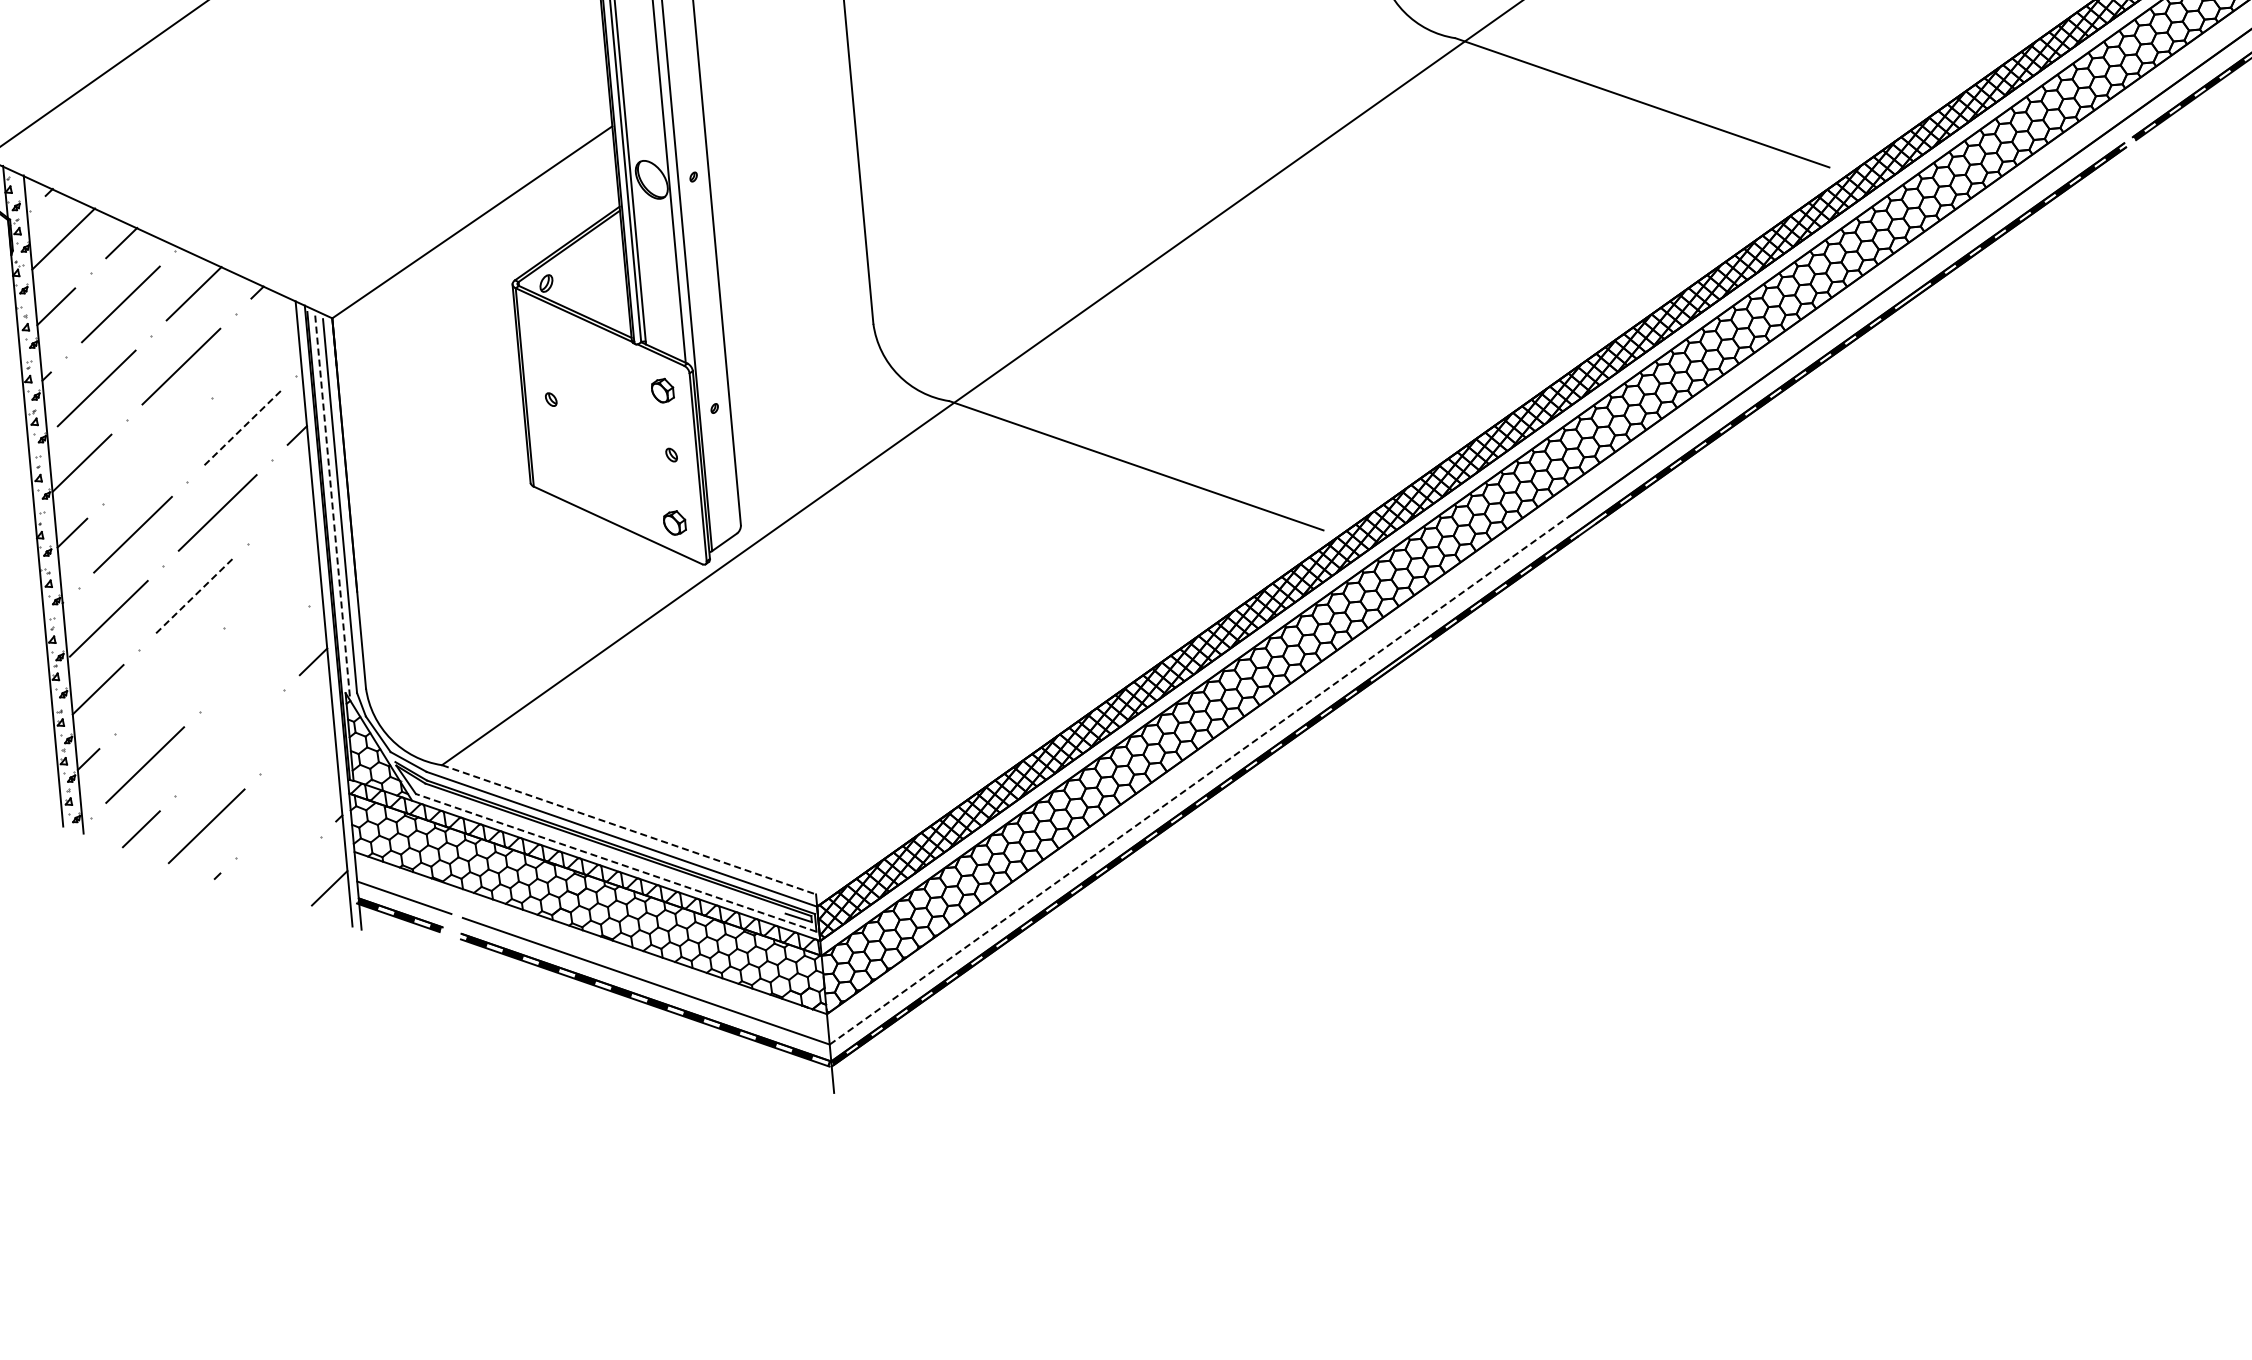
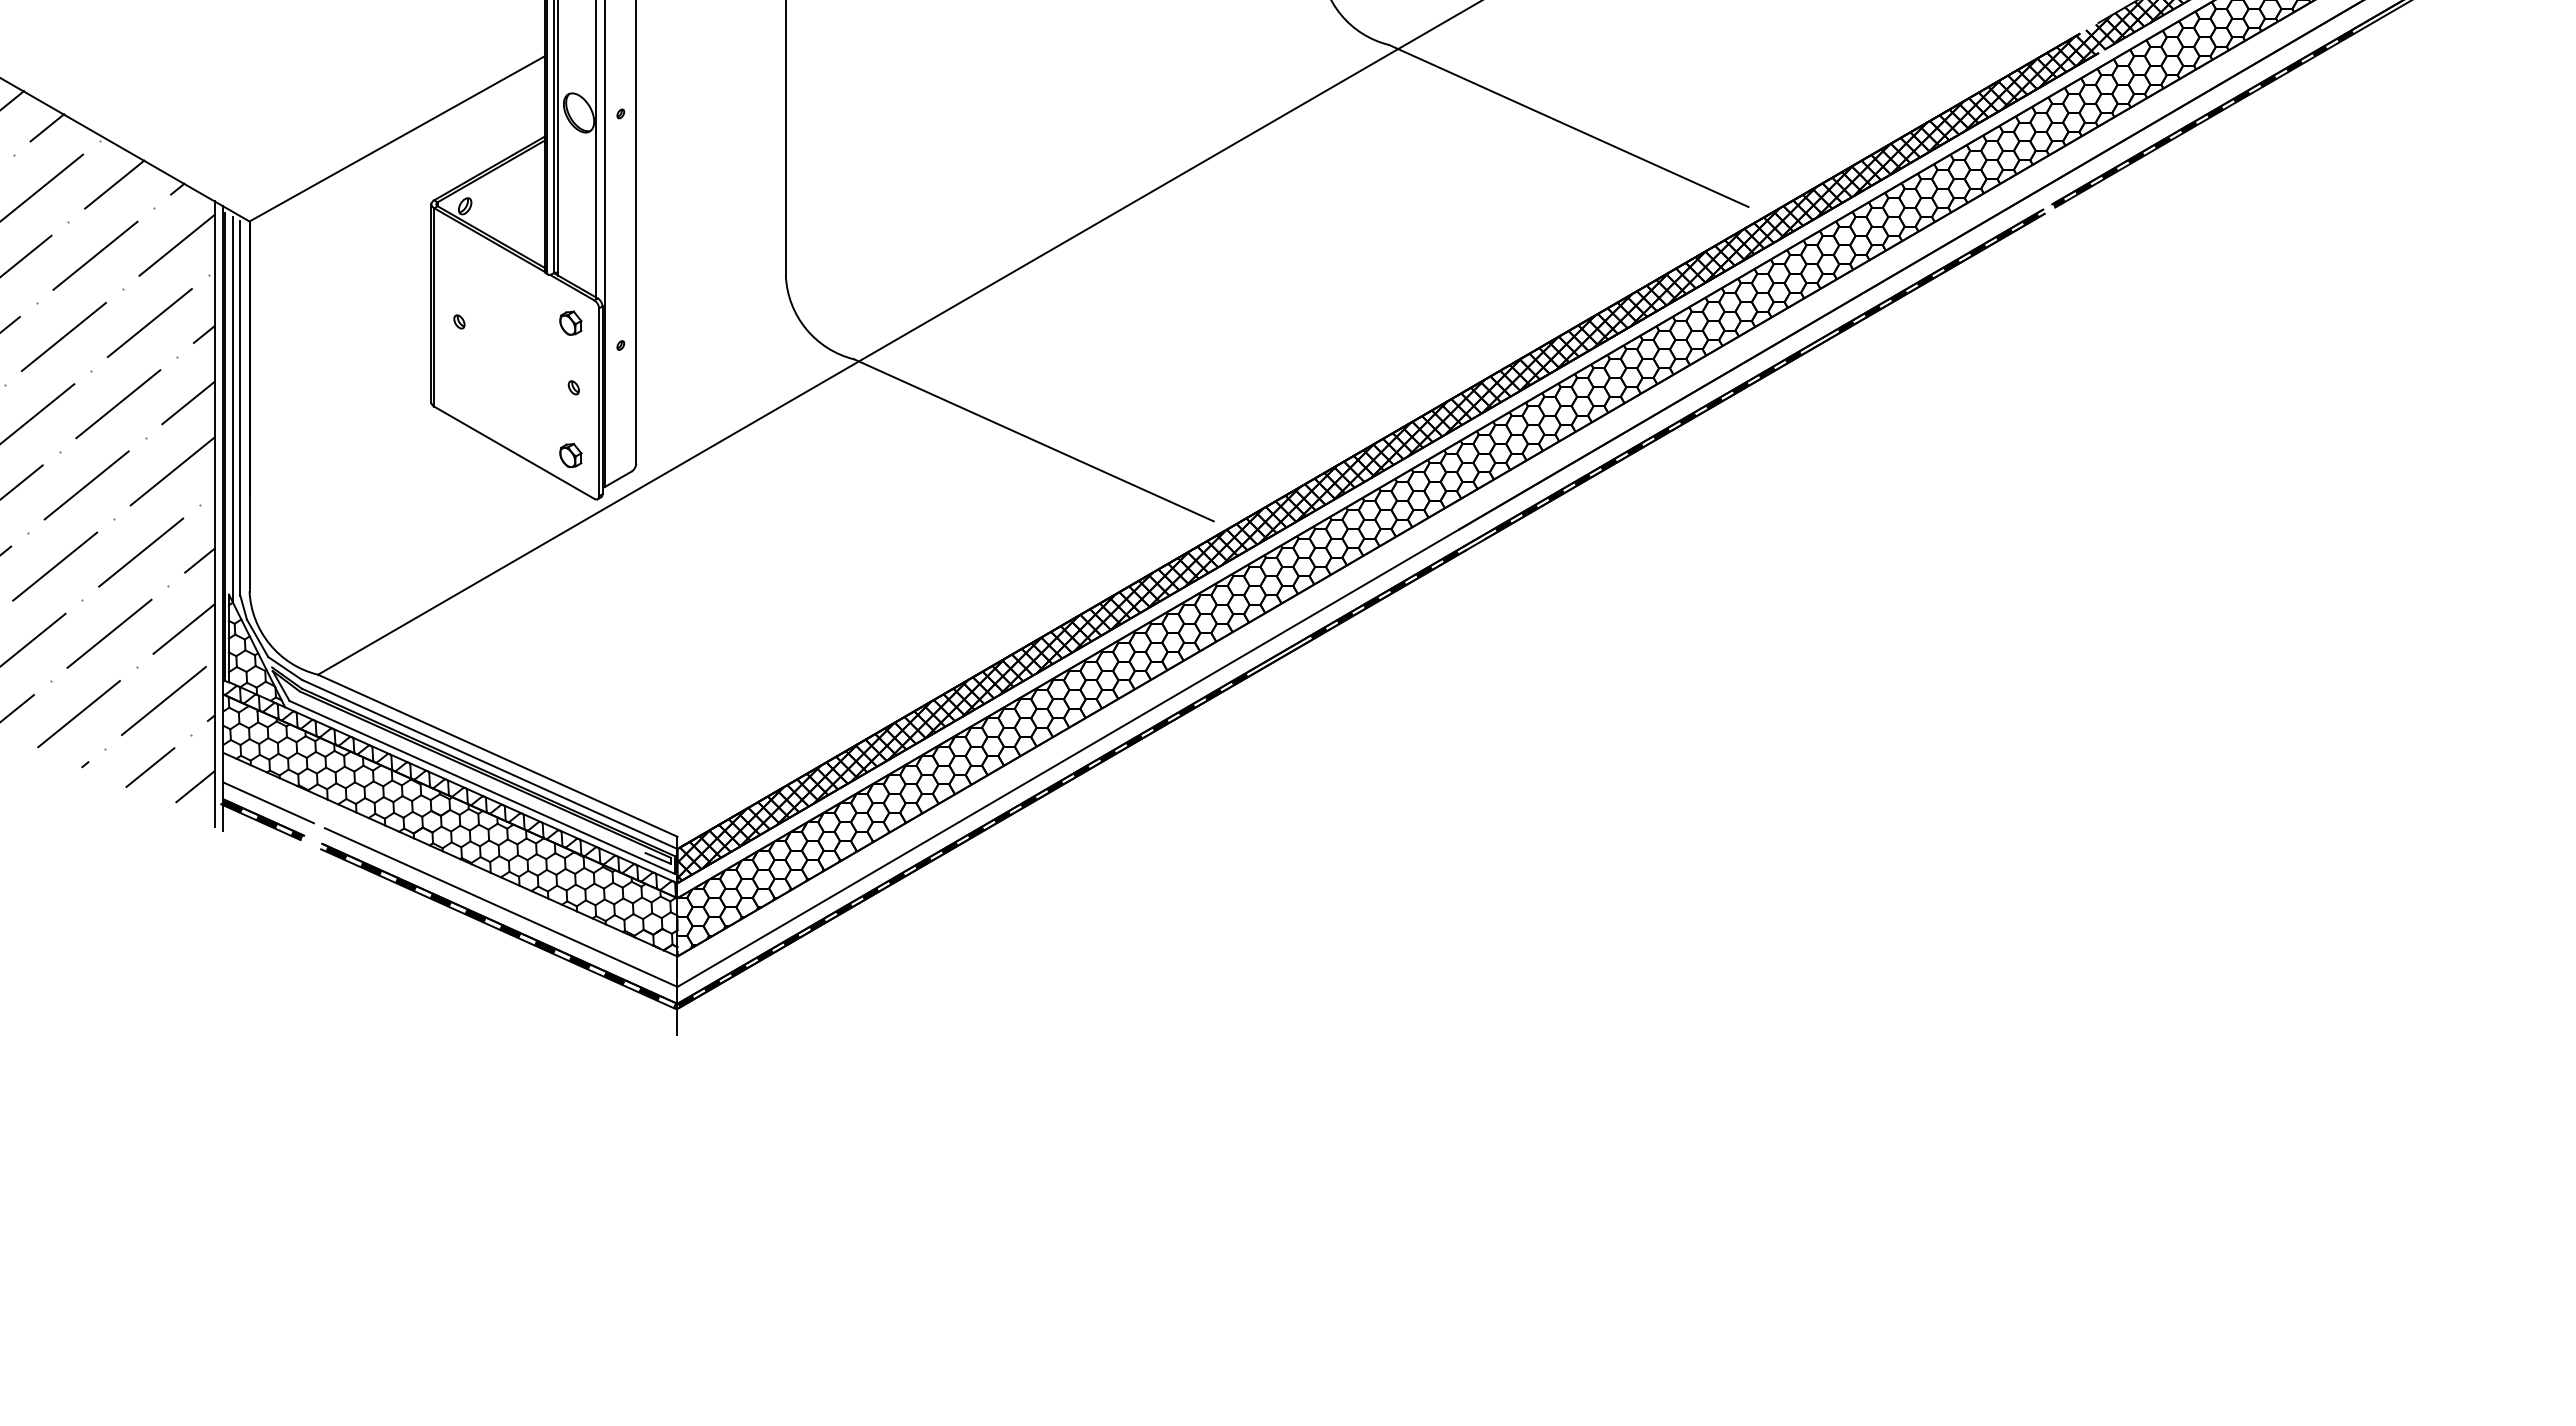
line: (261, 347) -> (176, 244), added
line: (241, 429) -> (149, 323), dashed -> solid
line: (156, 451) -> (63, 337), added
line: (287, 504) -> (188, 402), added
line: (332, 508) -> (232, 410), dashed -> solid
line: (278, 575) -> (172, 471), added
line: (193, 597) -> (86, 485), dashed -> solid
line: (254, 659) -> (141, 552), added
line: (169, 680) -> (55, 566), added
line: (303, 731) -> (183, 628), added
line: (229, 742) -> (109, 633), added
line: (1199, 780) -> (1068, 758), dashed -> solid
line: (289, 805) -> (163, 700), added
line: (629, 829) -> (498, 755), dashed -> solid
line: (616, 862) -> (482, 787), dashed -> solid
line: (282, 873) -> (150, 767), added

